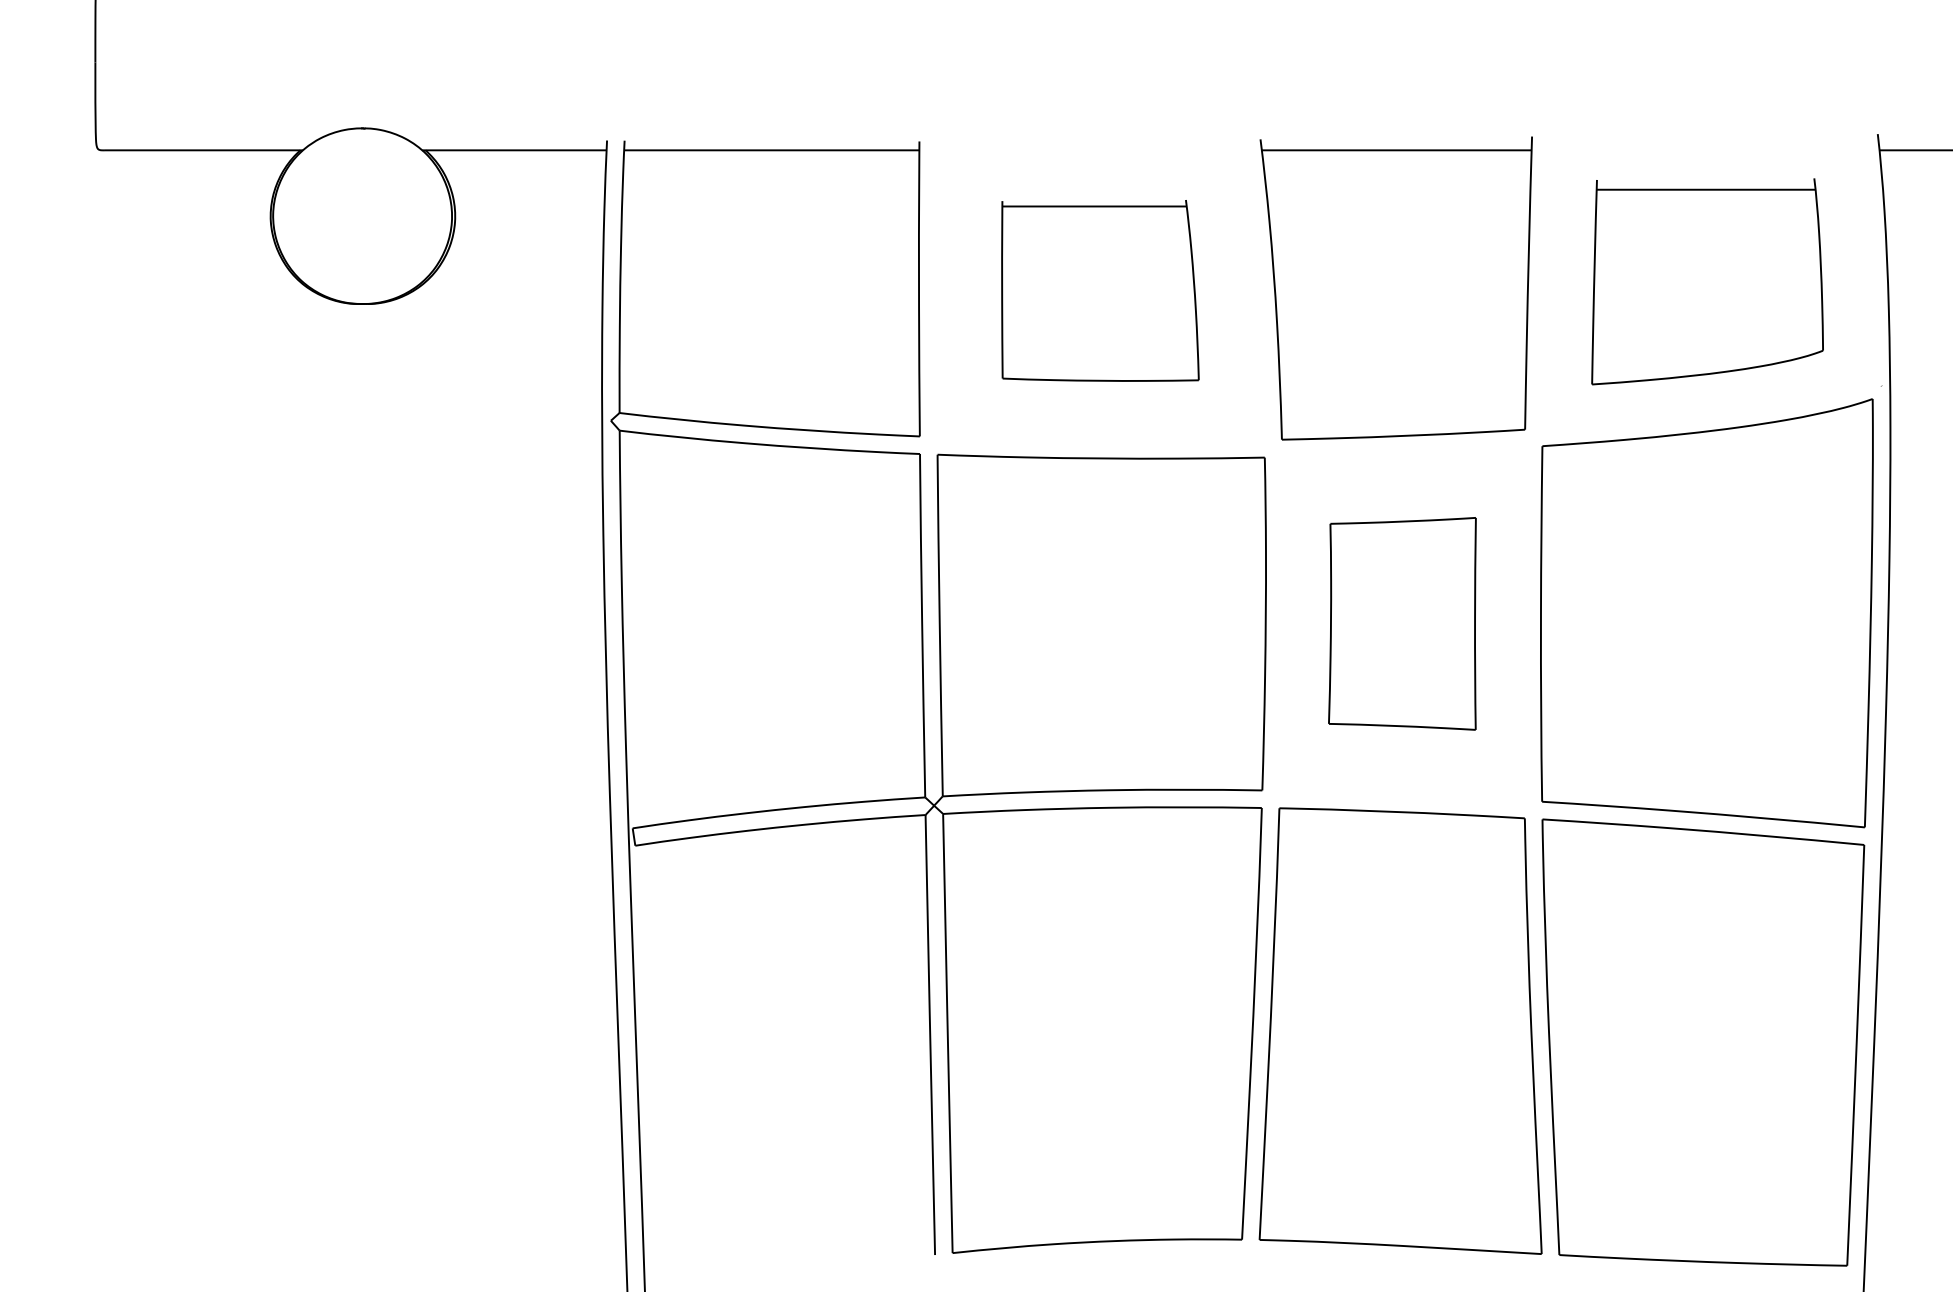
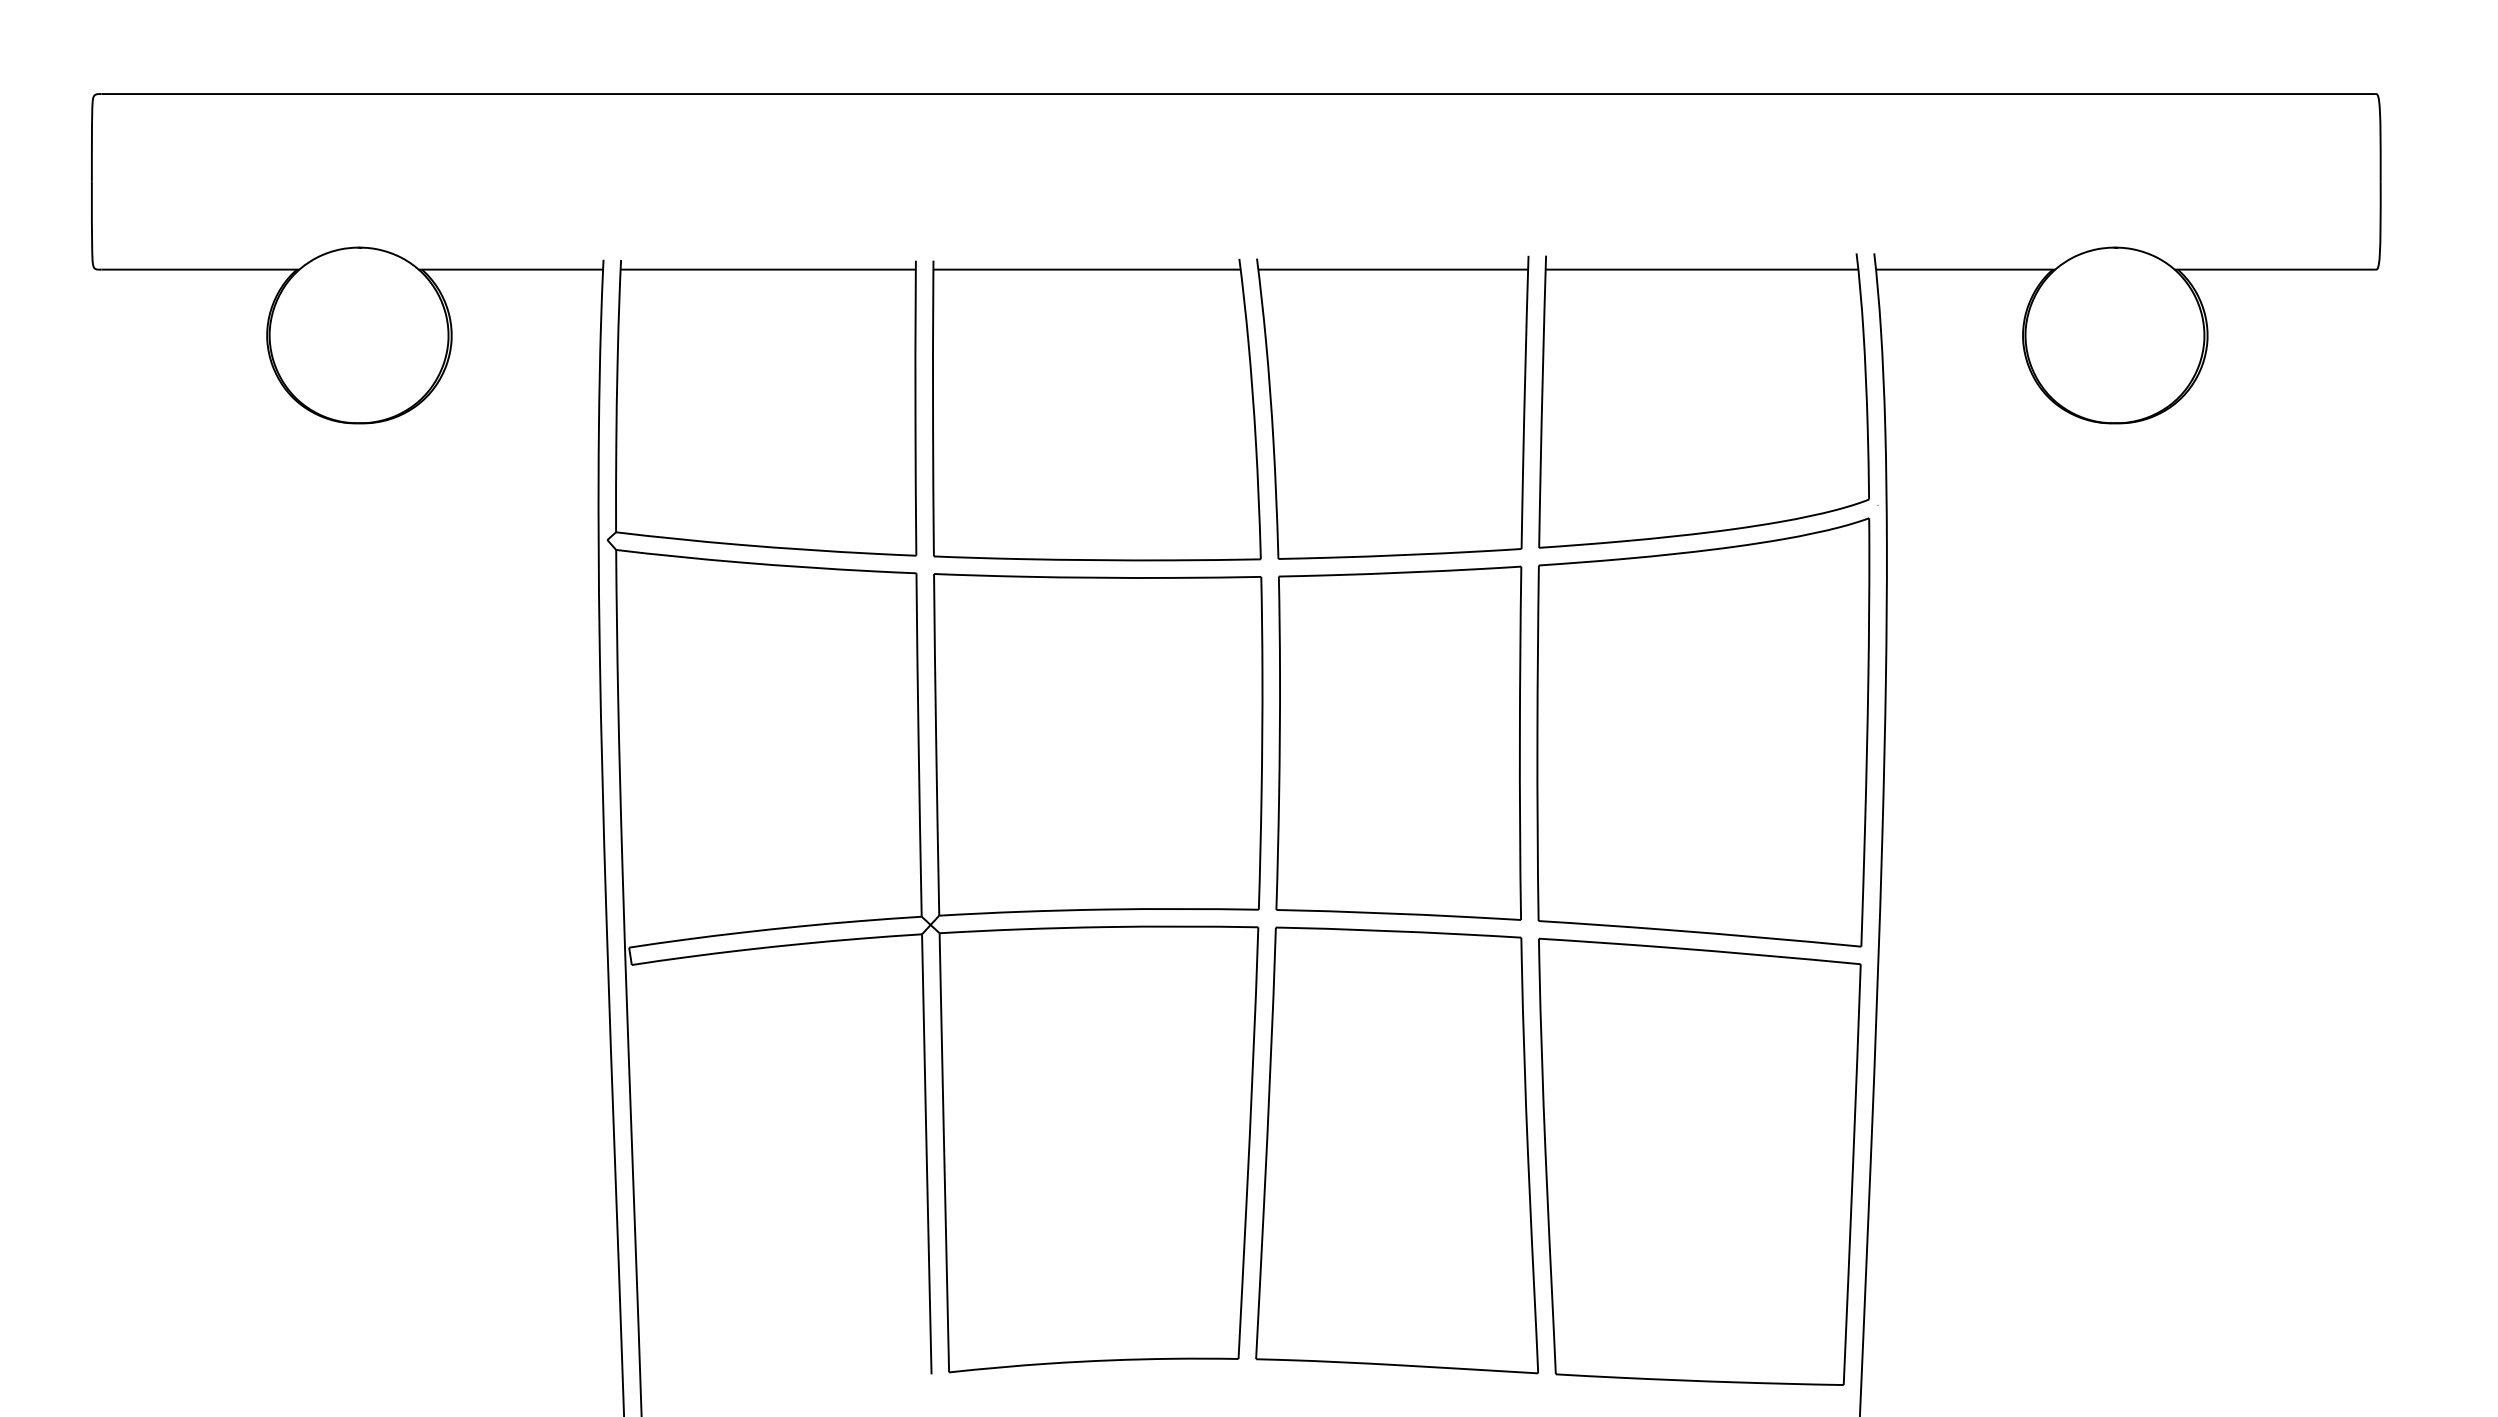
part: (1707, 281) -> (1703, 400), size x1.43
part: (1100, 290) -> (1096, 409), size x1.67
part: (1402, 623) -> (1398, 742), size x1.67

